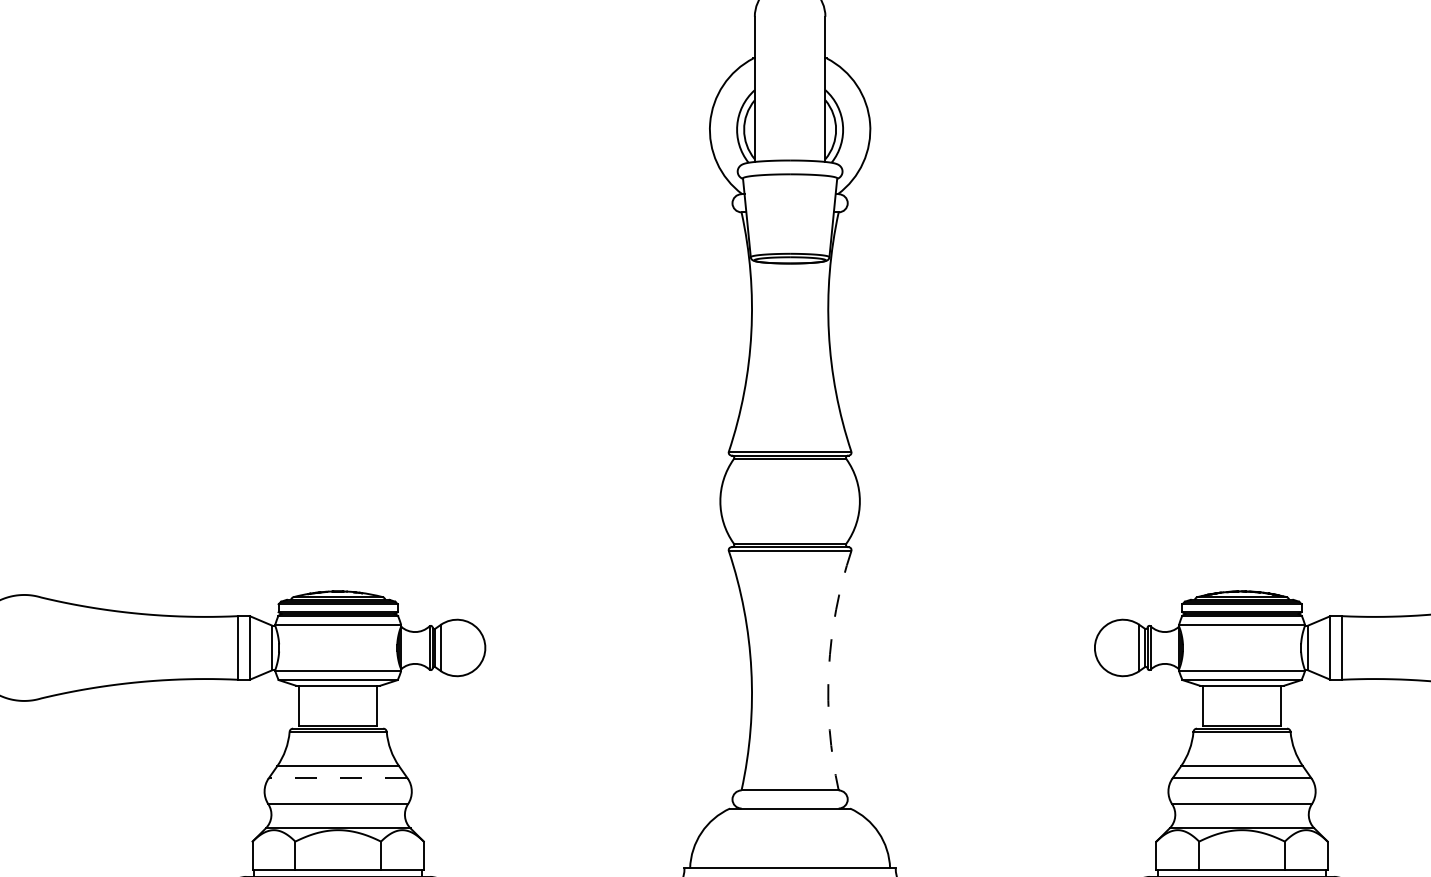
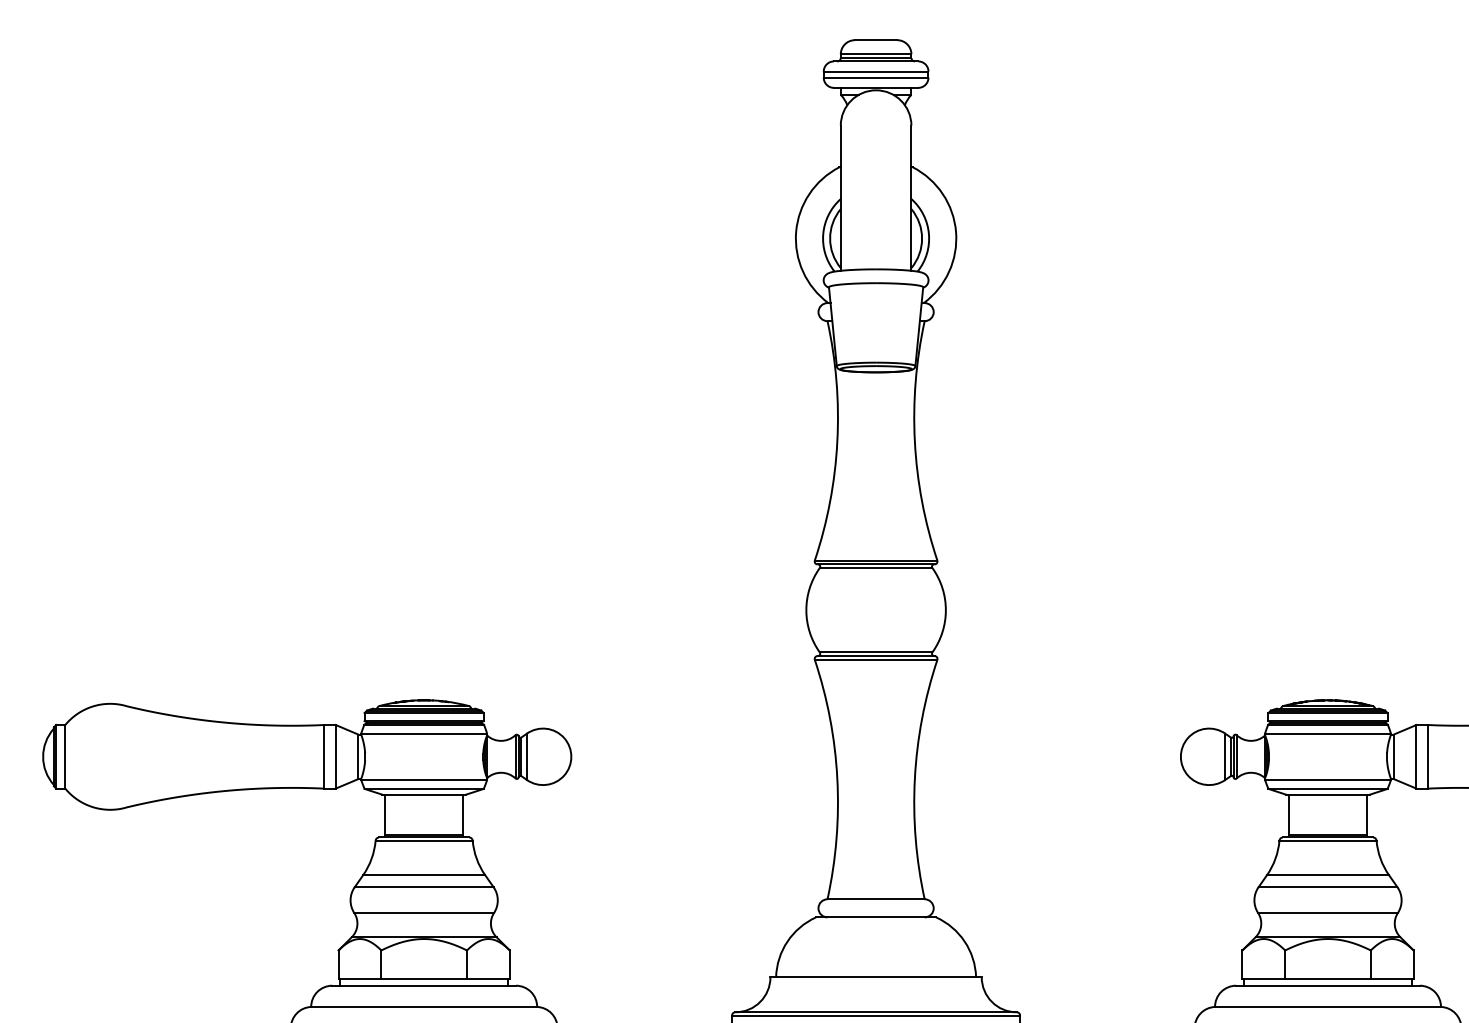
arc: (828, 669) -> (914, 778), dashed -> solid
line: (337, 778) -> (423, 887), dashed -> solid

